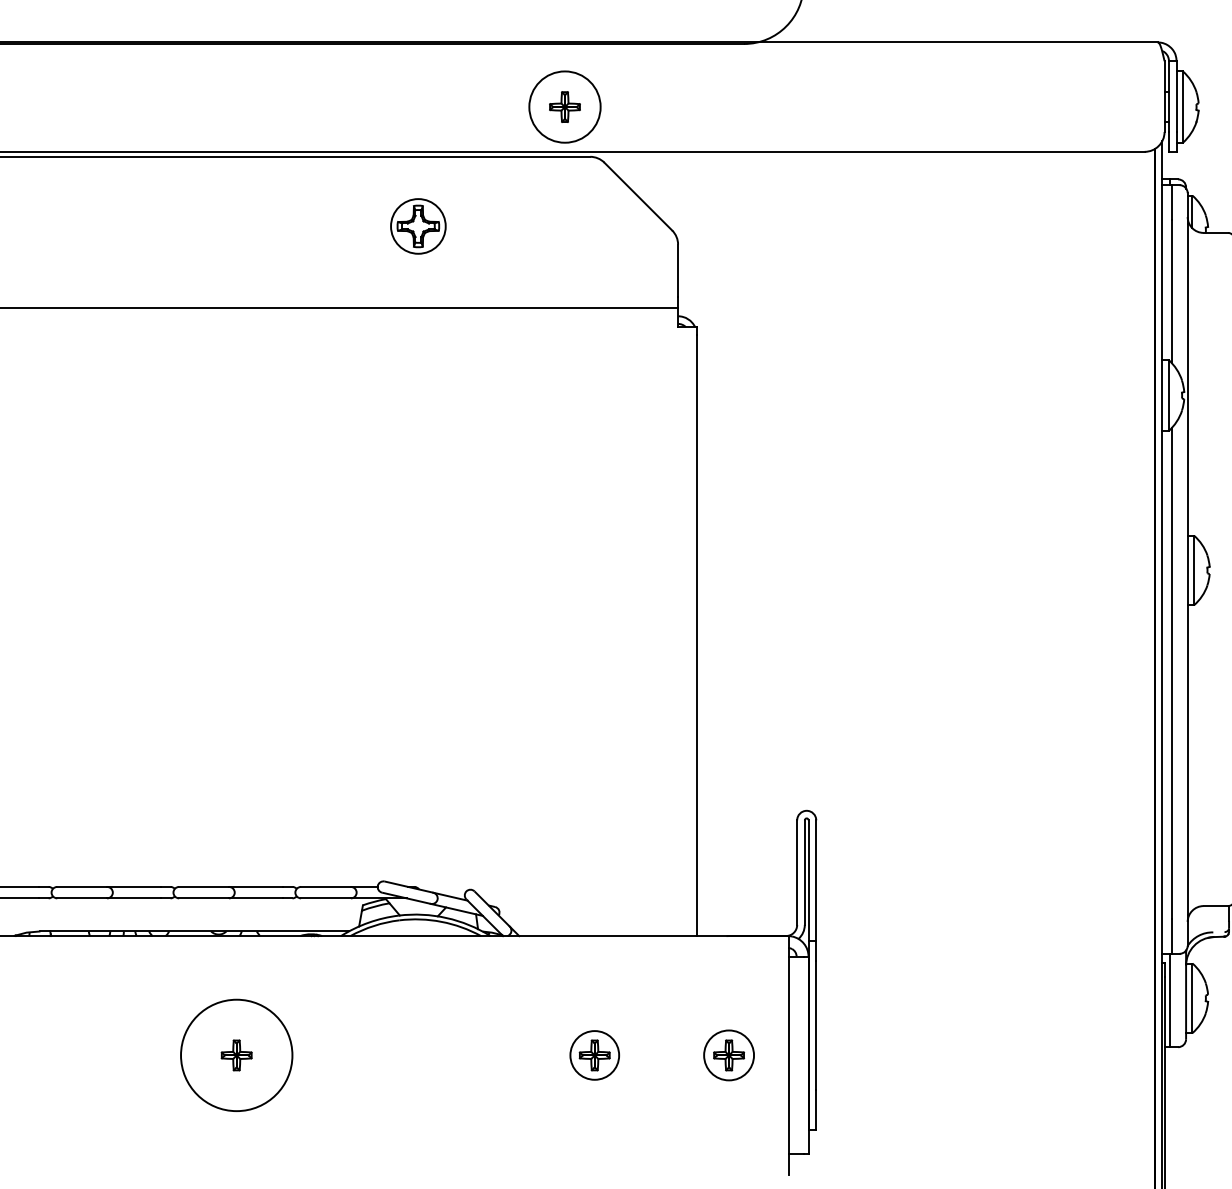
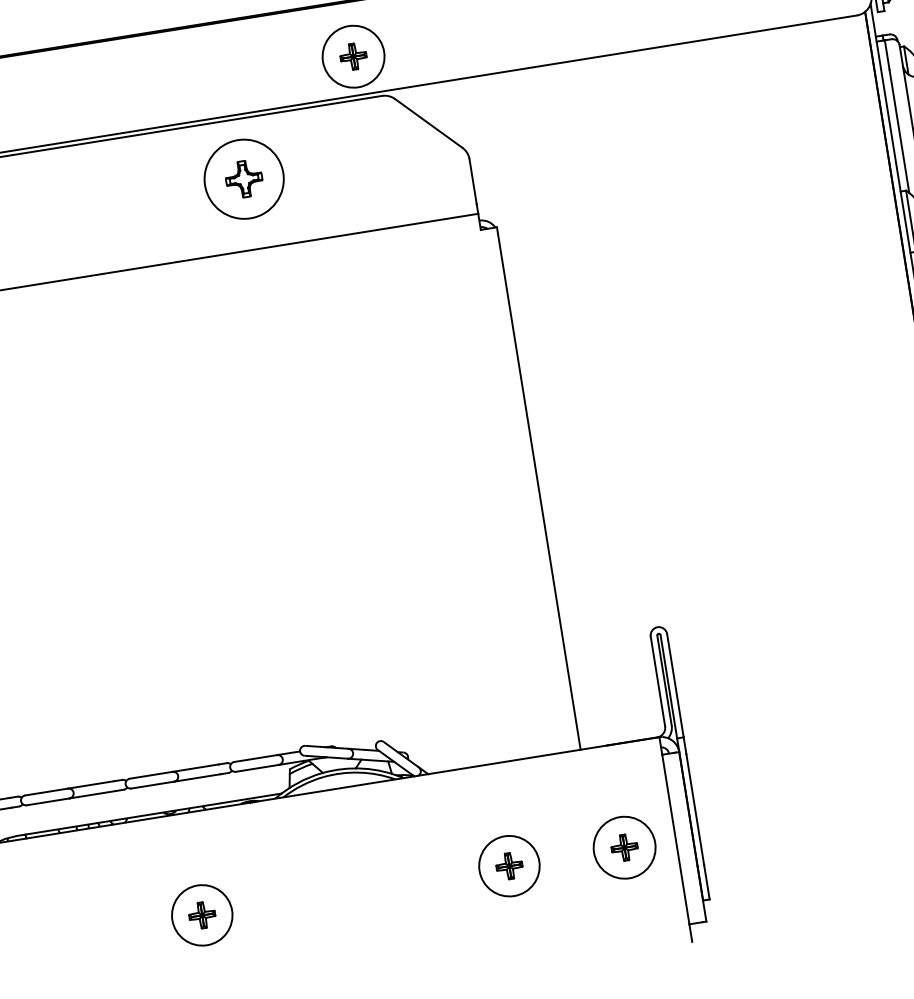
circle: (417, 226) -> (243, 179), size x1.67
circle: (236, 1055) -> (202, 915), size x0.62
circle: (594, 1055) -> (509, 866), size x1.43
circle: (728, 1055) -> (624, 847), size x1.43

